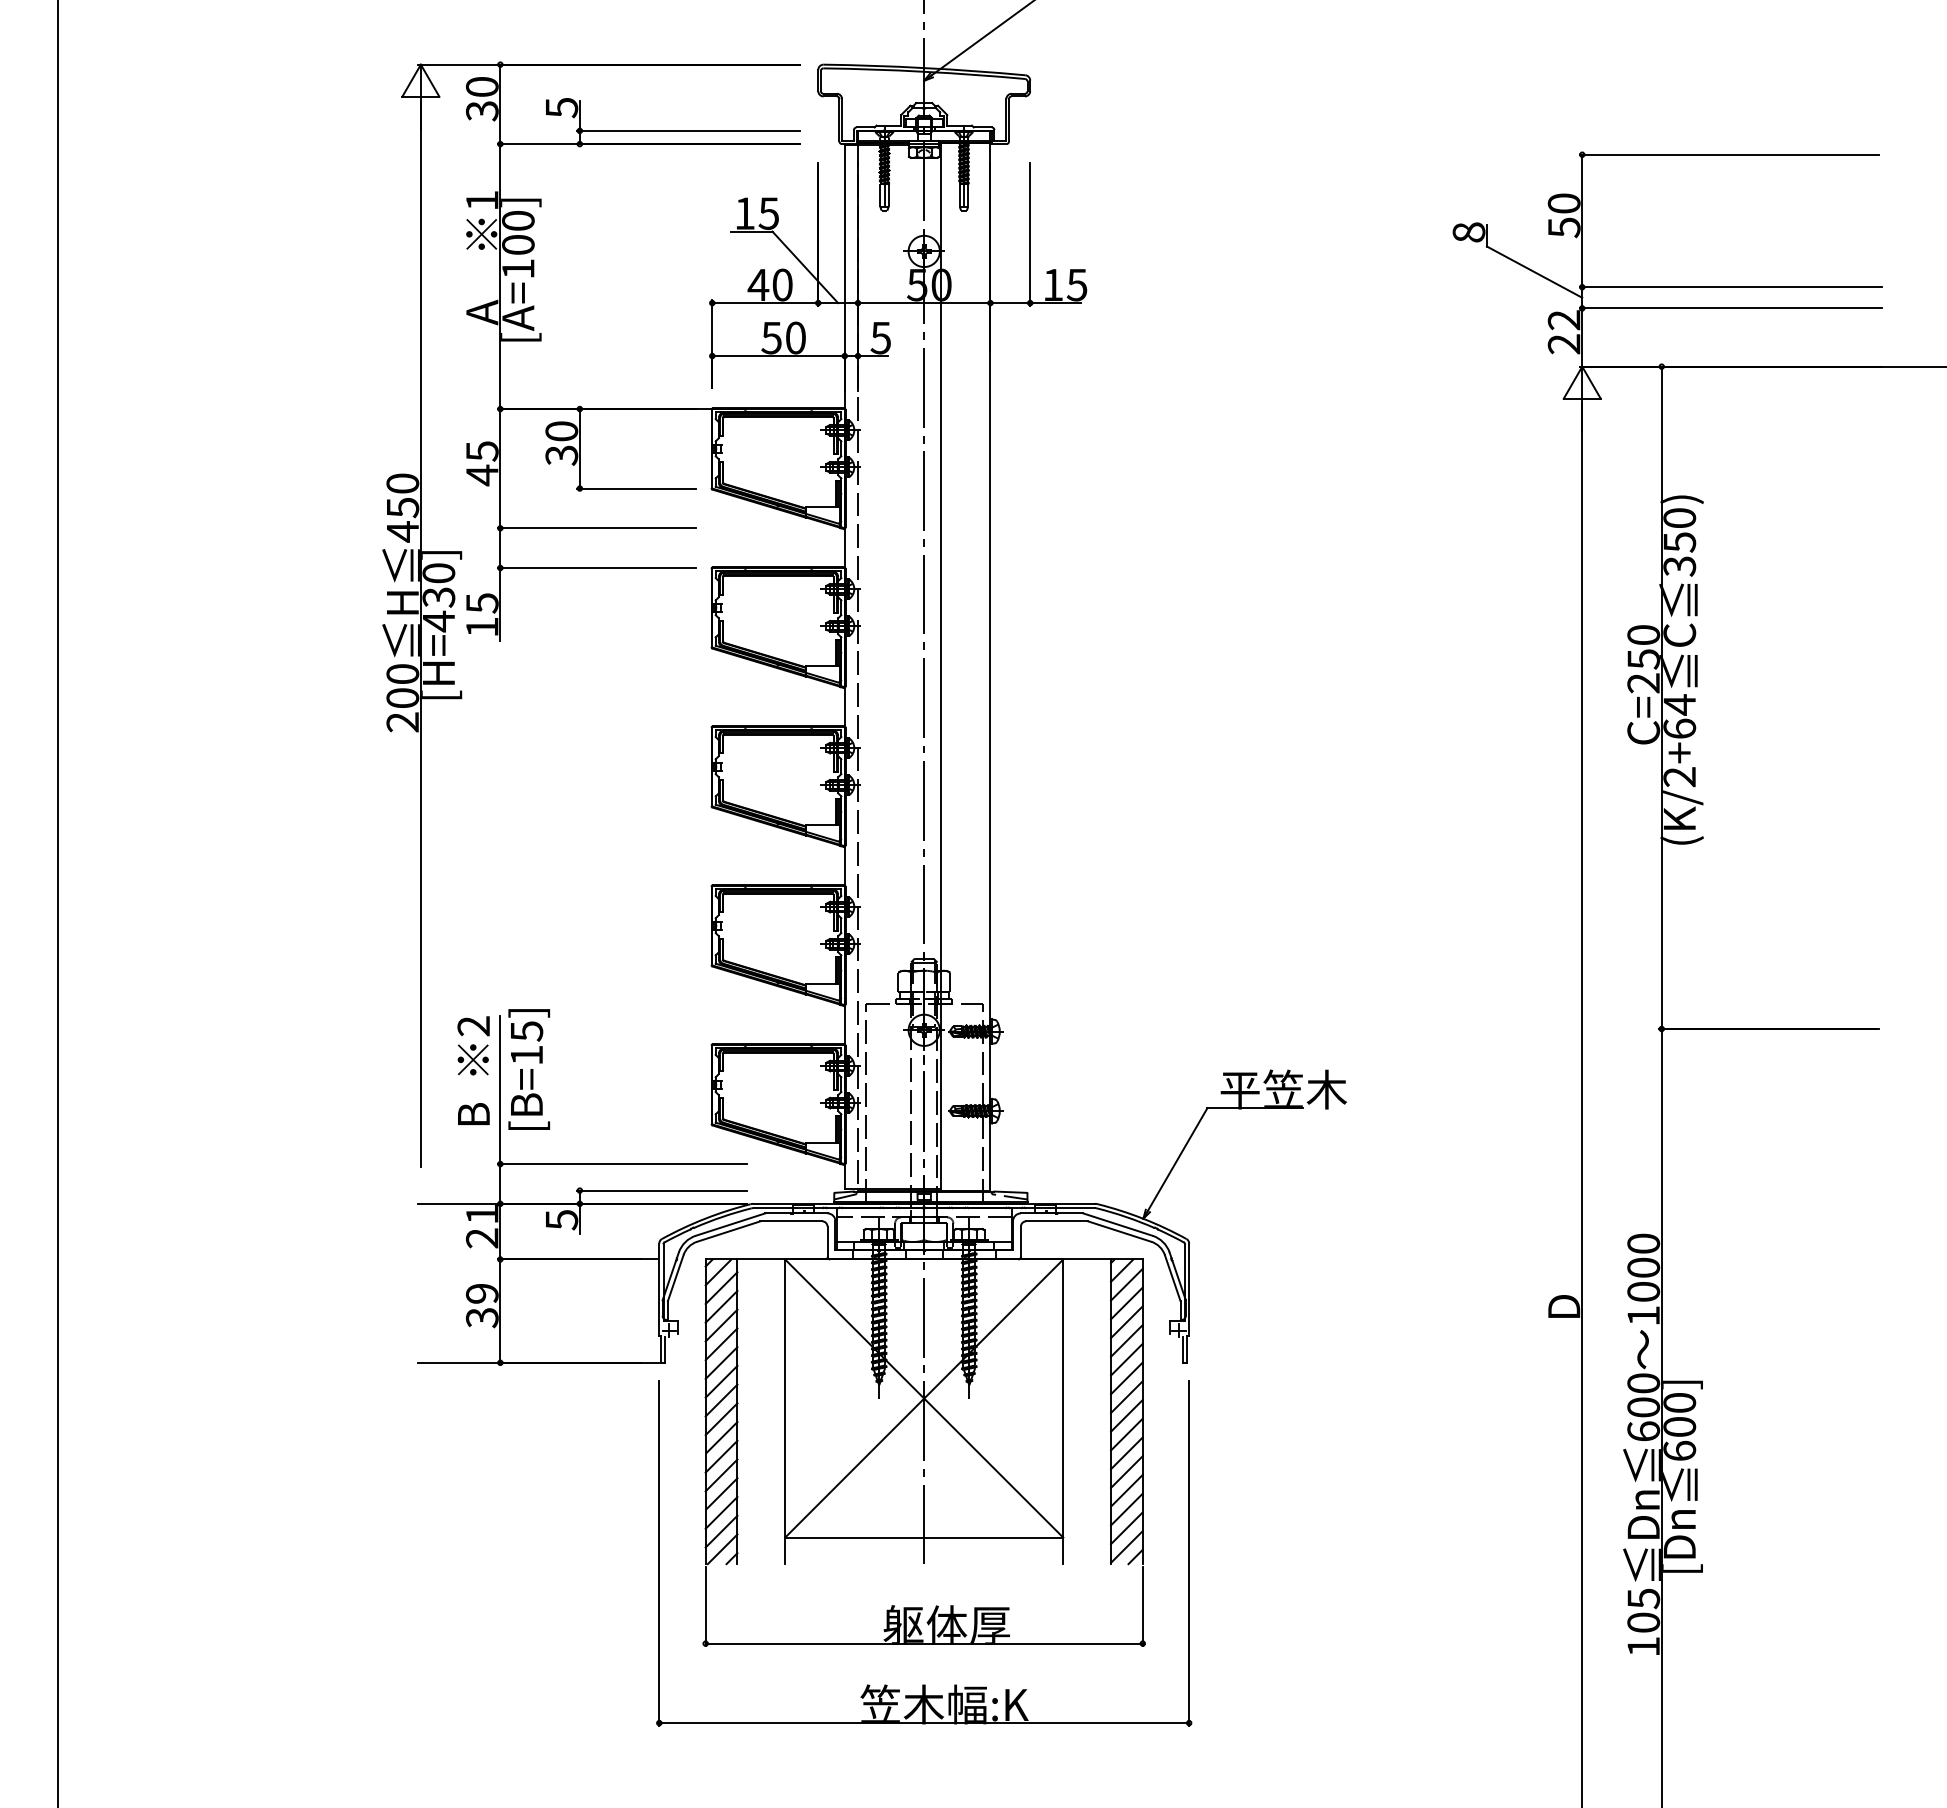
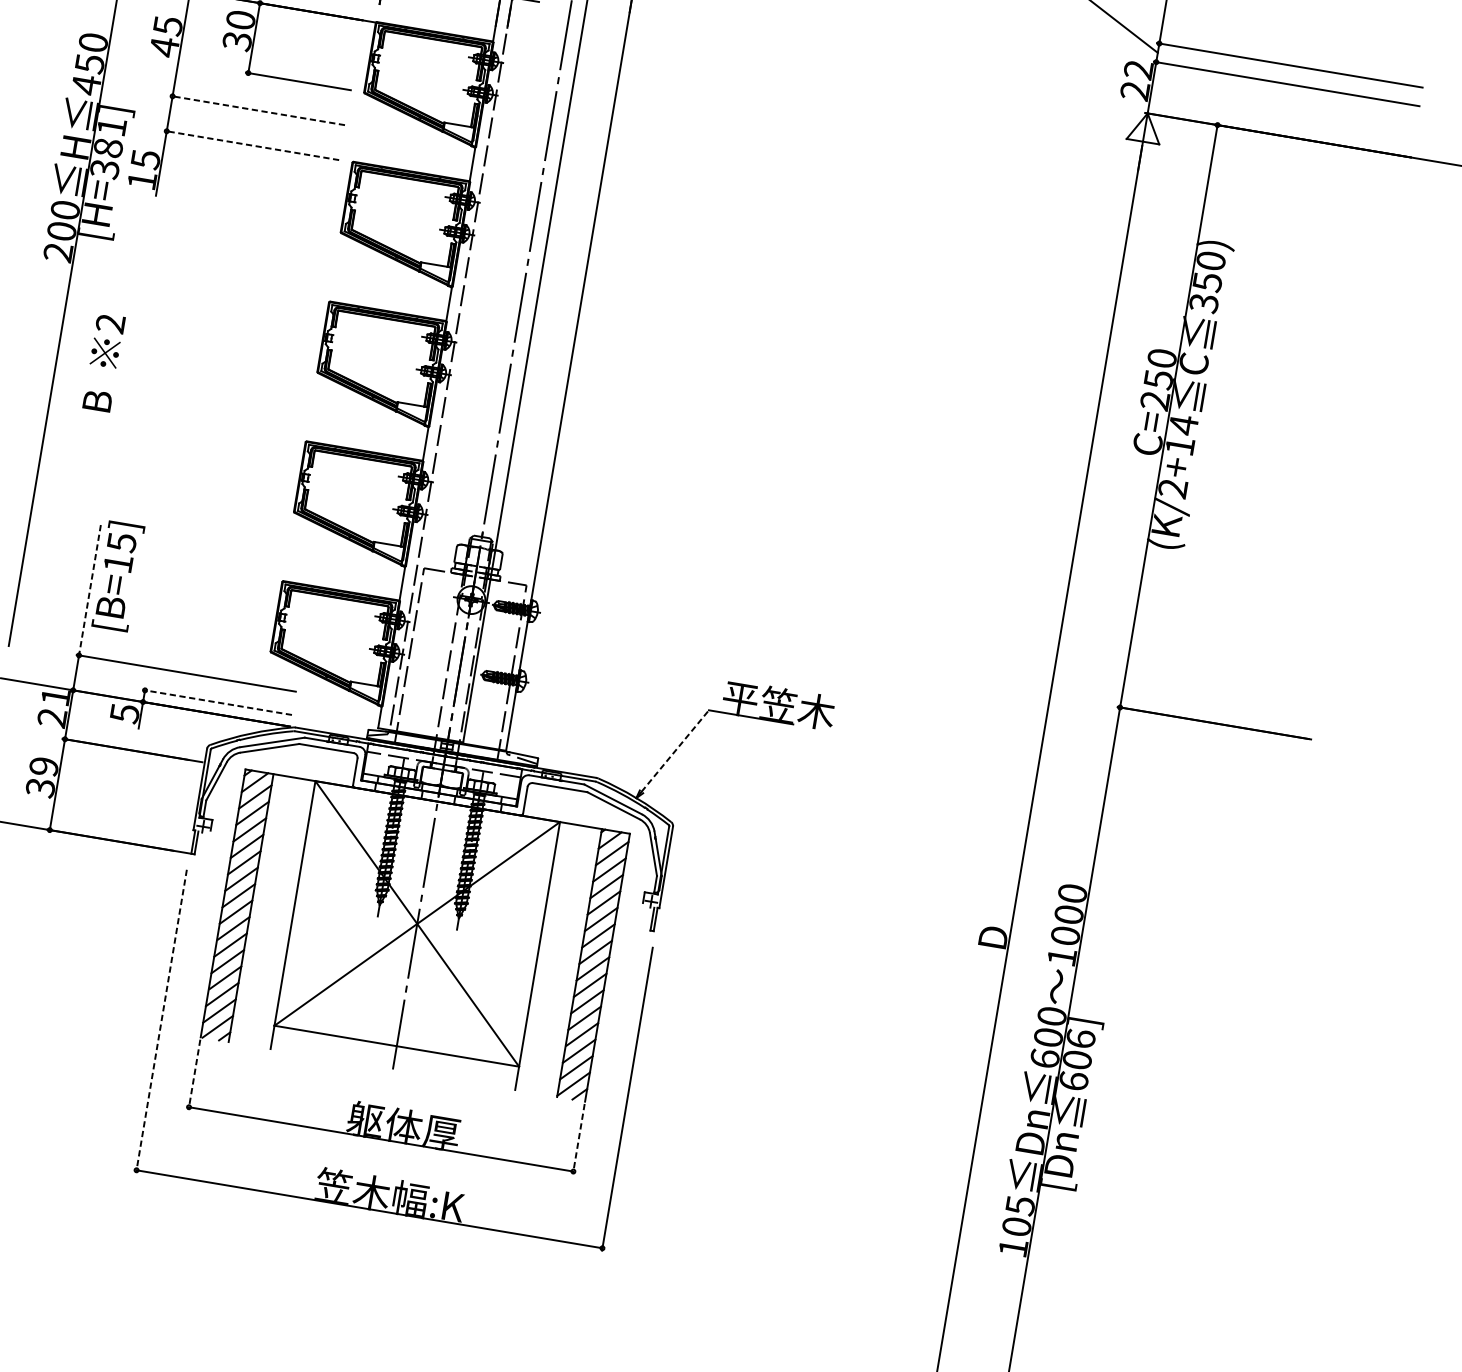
line: (596, 528) -> (257, 110), solid -> dashed
line: (596, 568) -> (251, 145), solid -> dashed
text: (438, 597) -> (108, 148), [H=430] -> [H=381]
text: (1679, 728) -> (1179, 445), (K/2+64 -> (K/2+14
text: (473, 1070) -> (103, 362), moved
line: (500, 1090) -> (90, 590), solid -> dashed
line: (1177, 1159) -> (675, 750), solid -> dashed
line: (662, 1190) -> (217, 702), solid -> dashed
text: (1679, 1402) -> (1080, 1038), 600] -> 606]
line: (659, 1554) -> (161, 1022), solid -> dashed
line: (705, 1606) -> (194, 1074), solid -> dashed
line: (1142, 1606) -> (578, 1138), solid -> dashed

